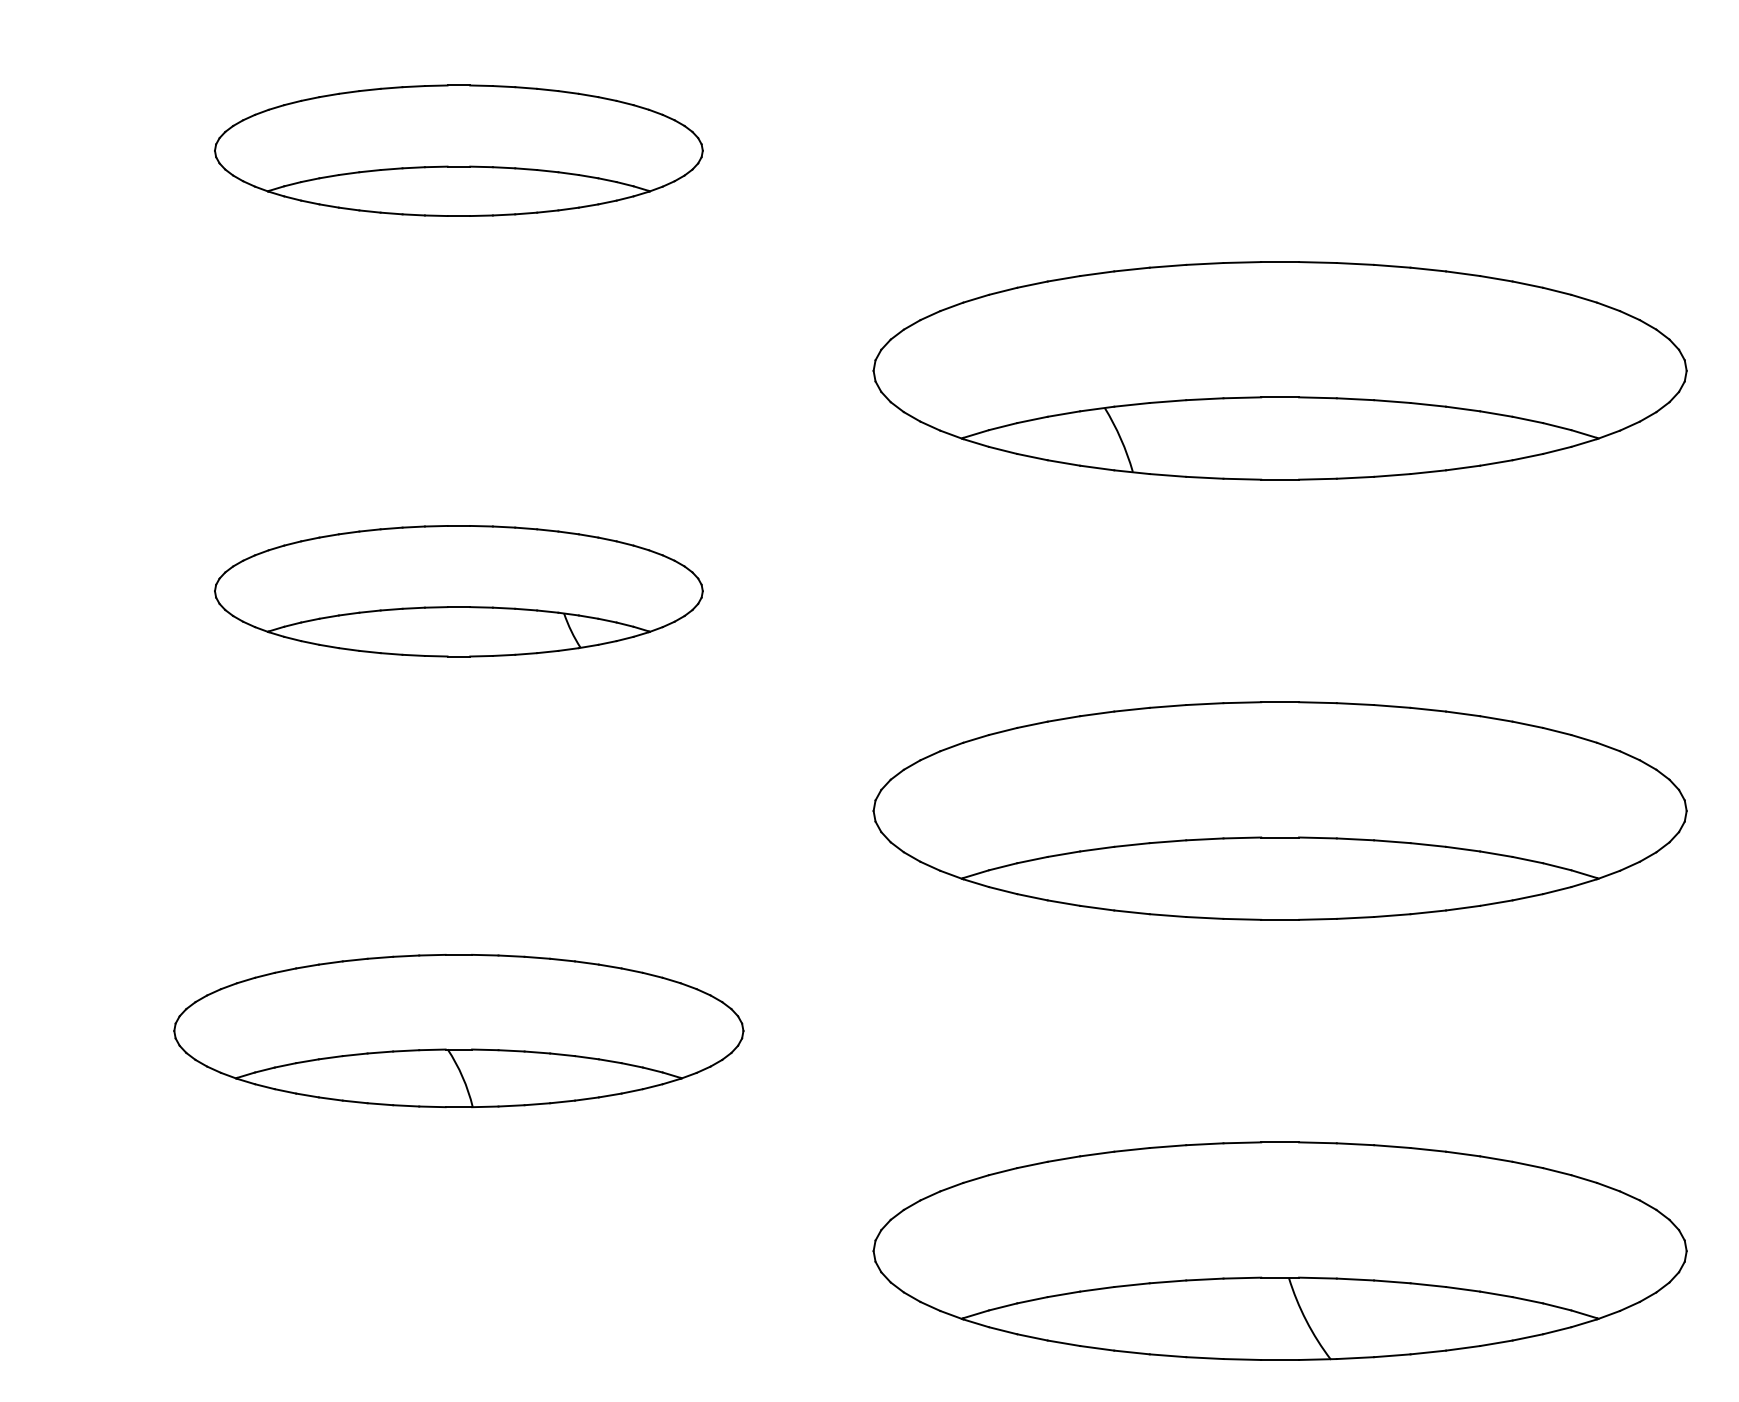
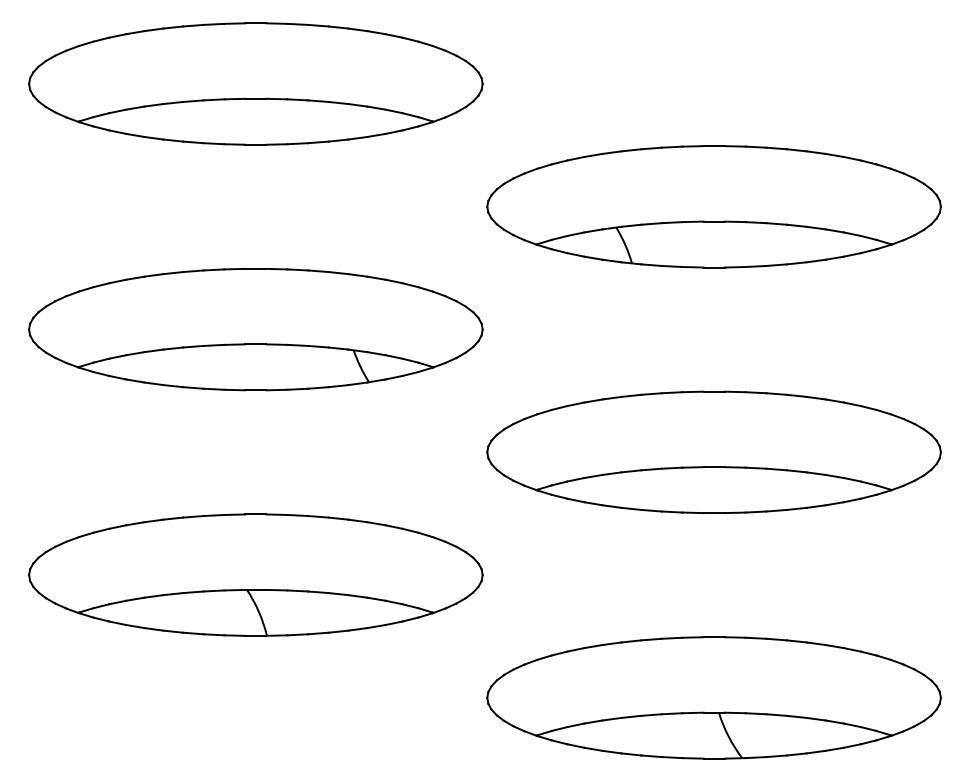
part: (458, 149) -> (255, 83), size x1.67
part: (458, 590) -> (255, 329), size x1.67
part: (458, 1029) -> (255, 574), size x1.43

